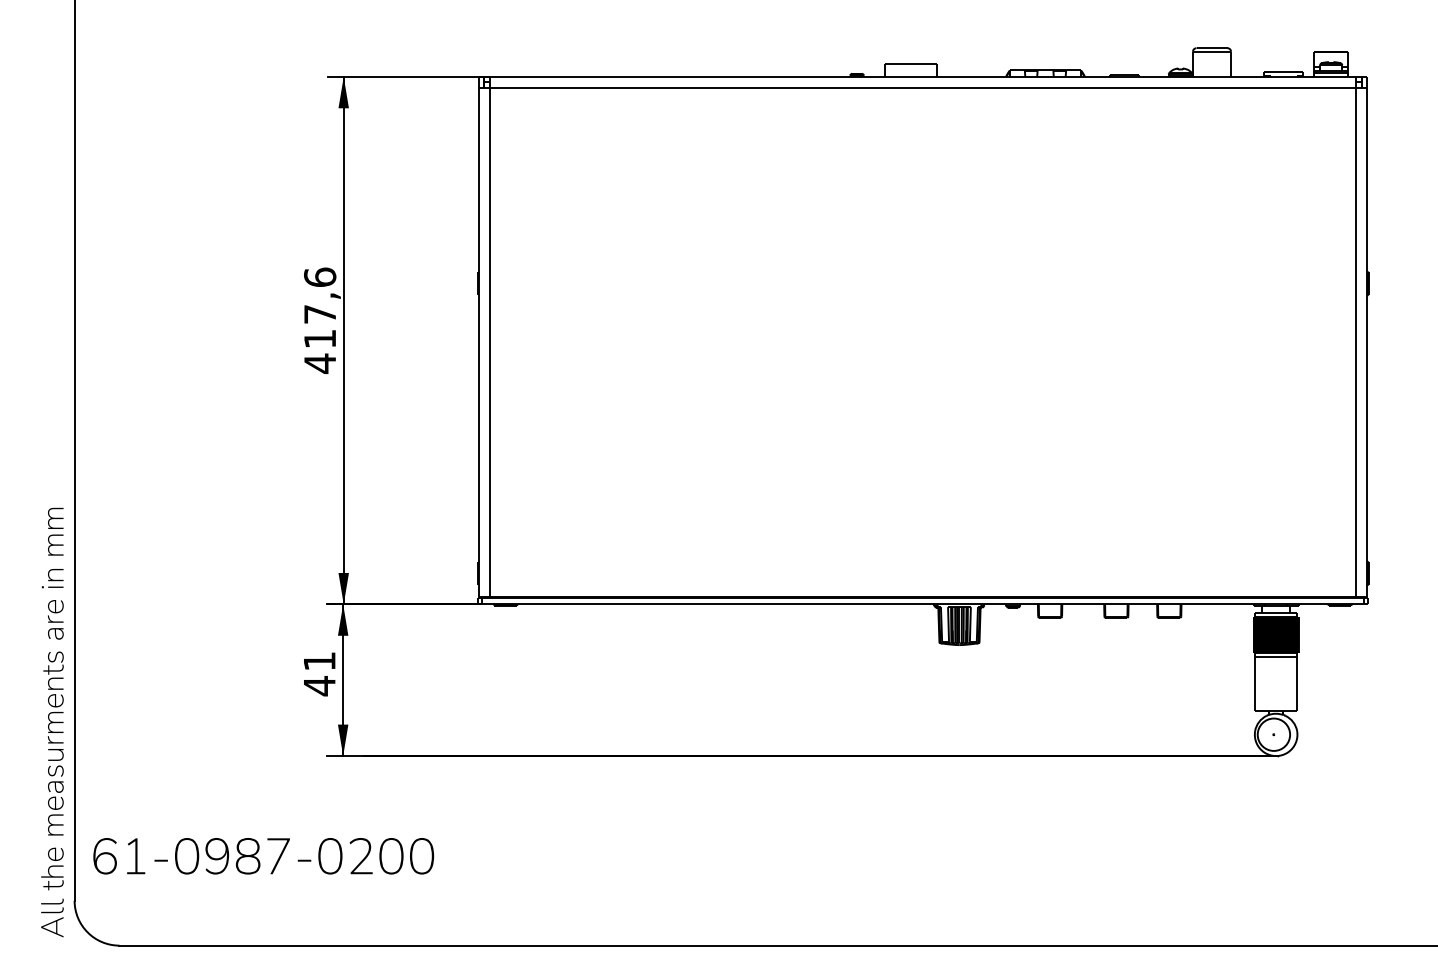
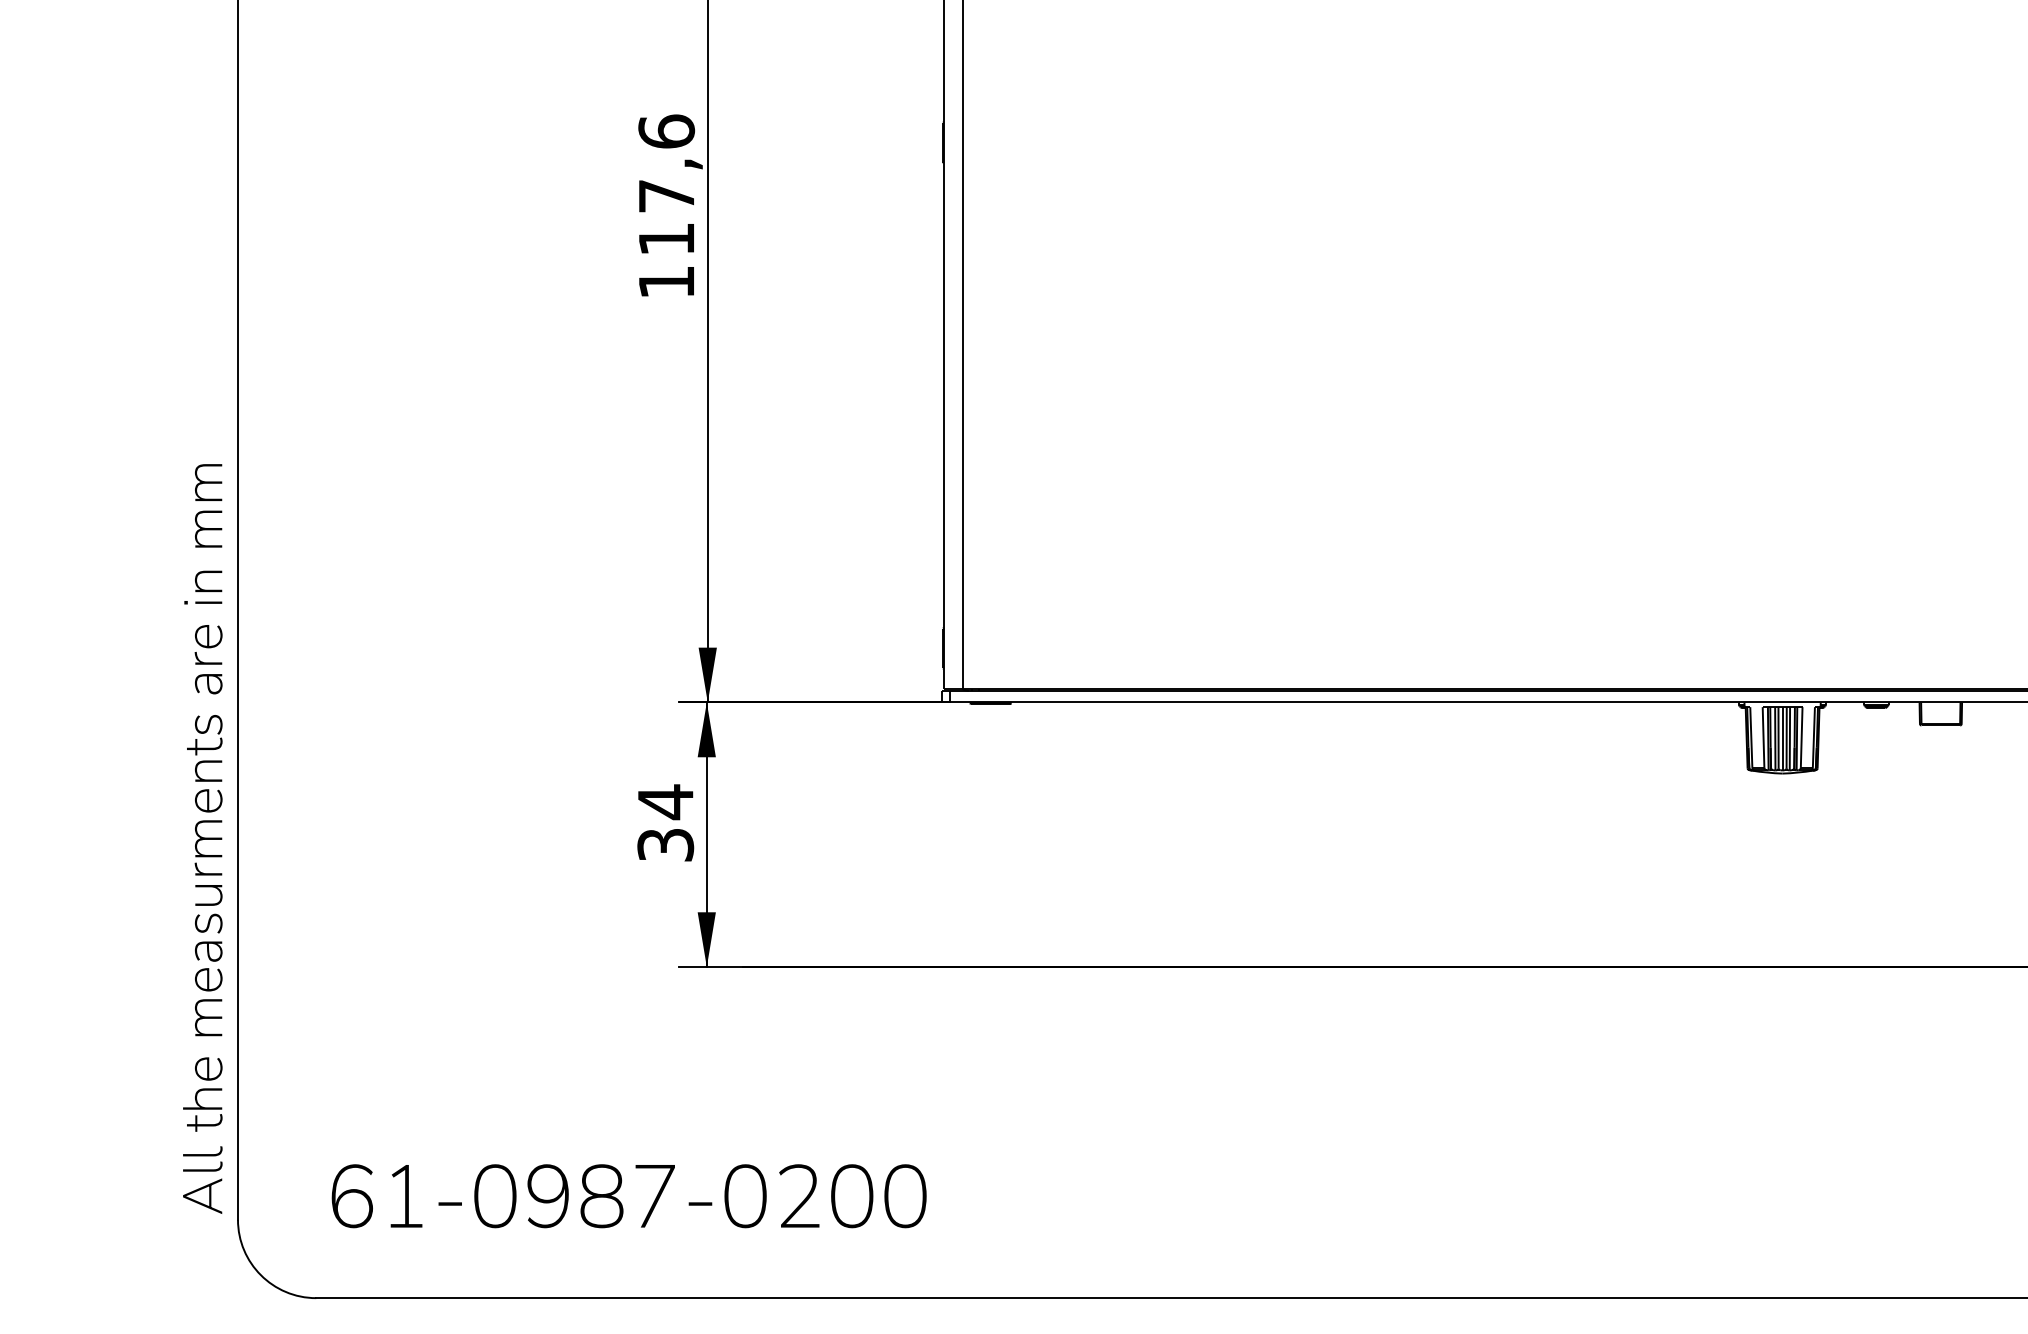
text: (319, 363) -> (665, 281), 417,6 -> 117,6
text: (319, 673) -> (665, 823), 41 -> 34
text: (52, 722) -> (202, 838), moved
text: (263, 856) -> (628, 1196), moved

